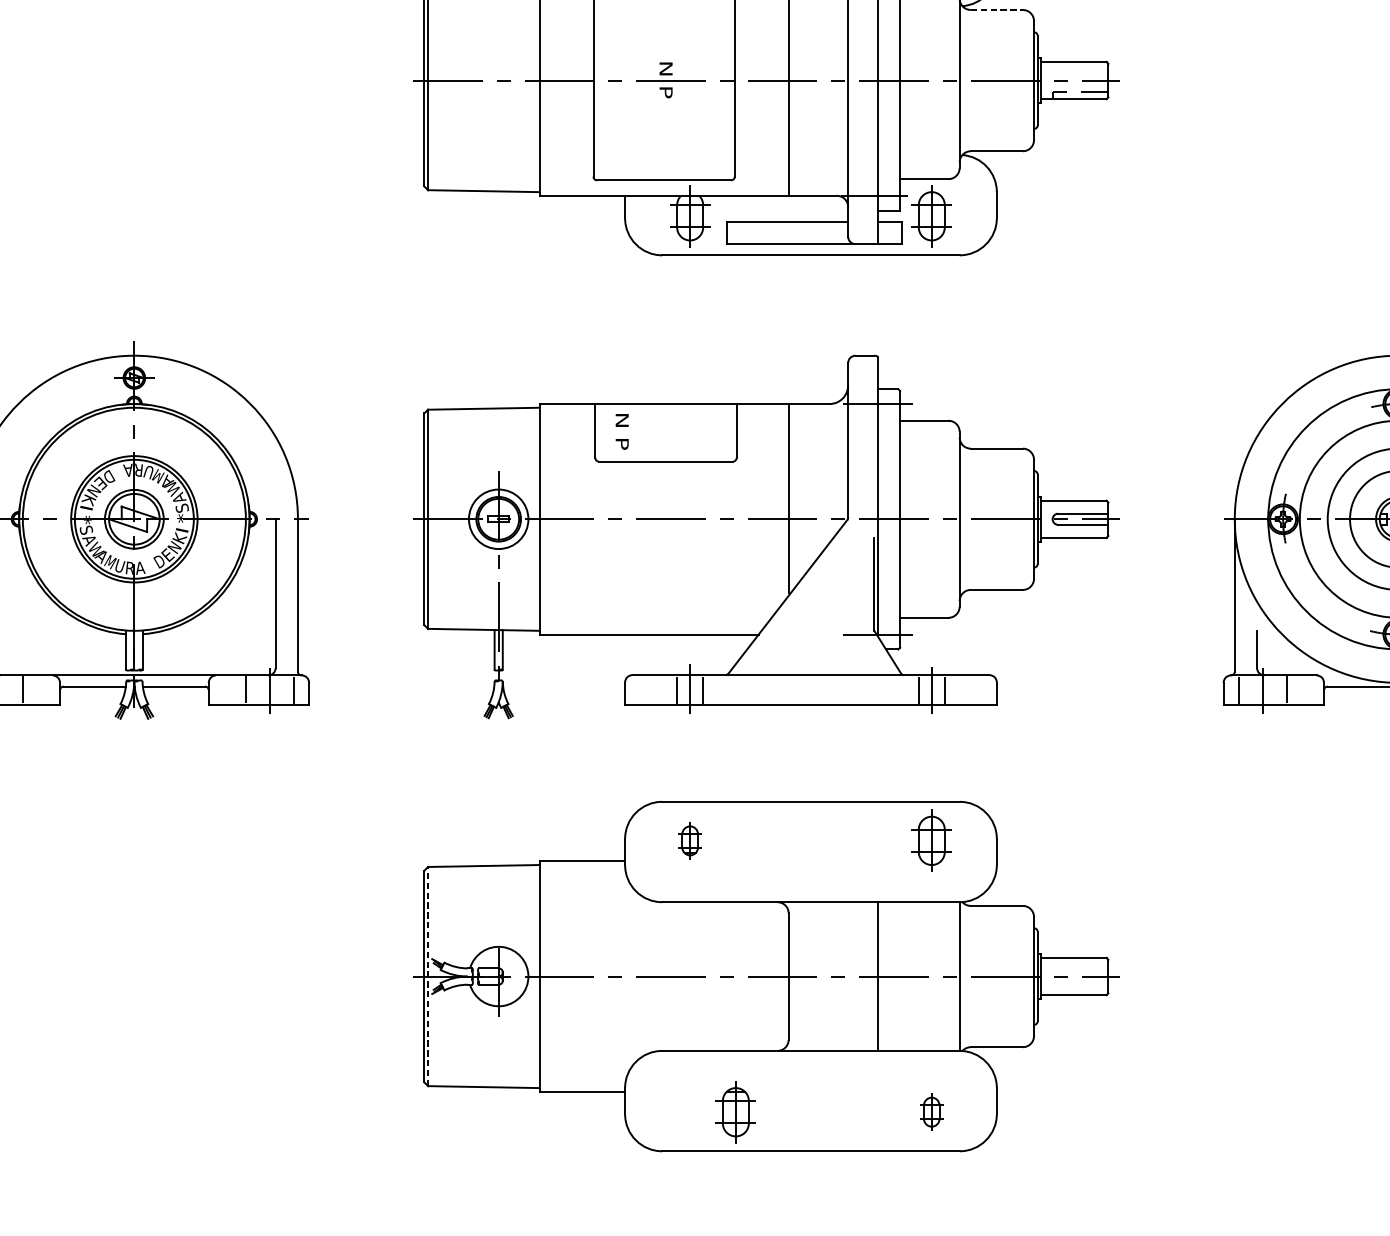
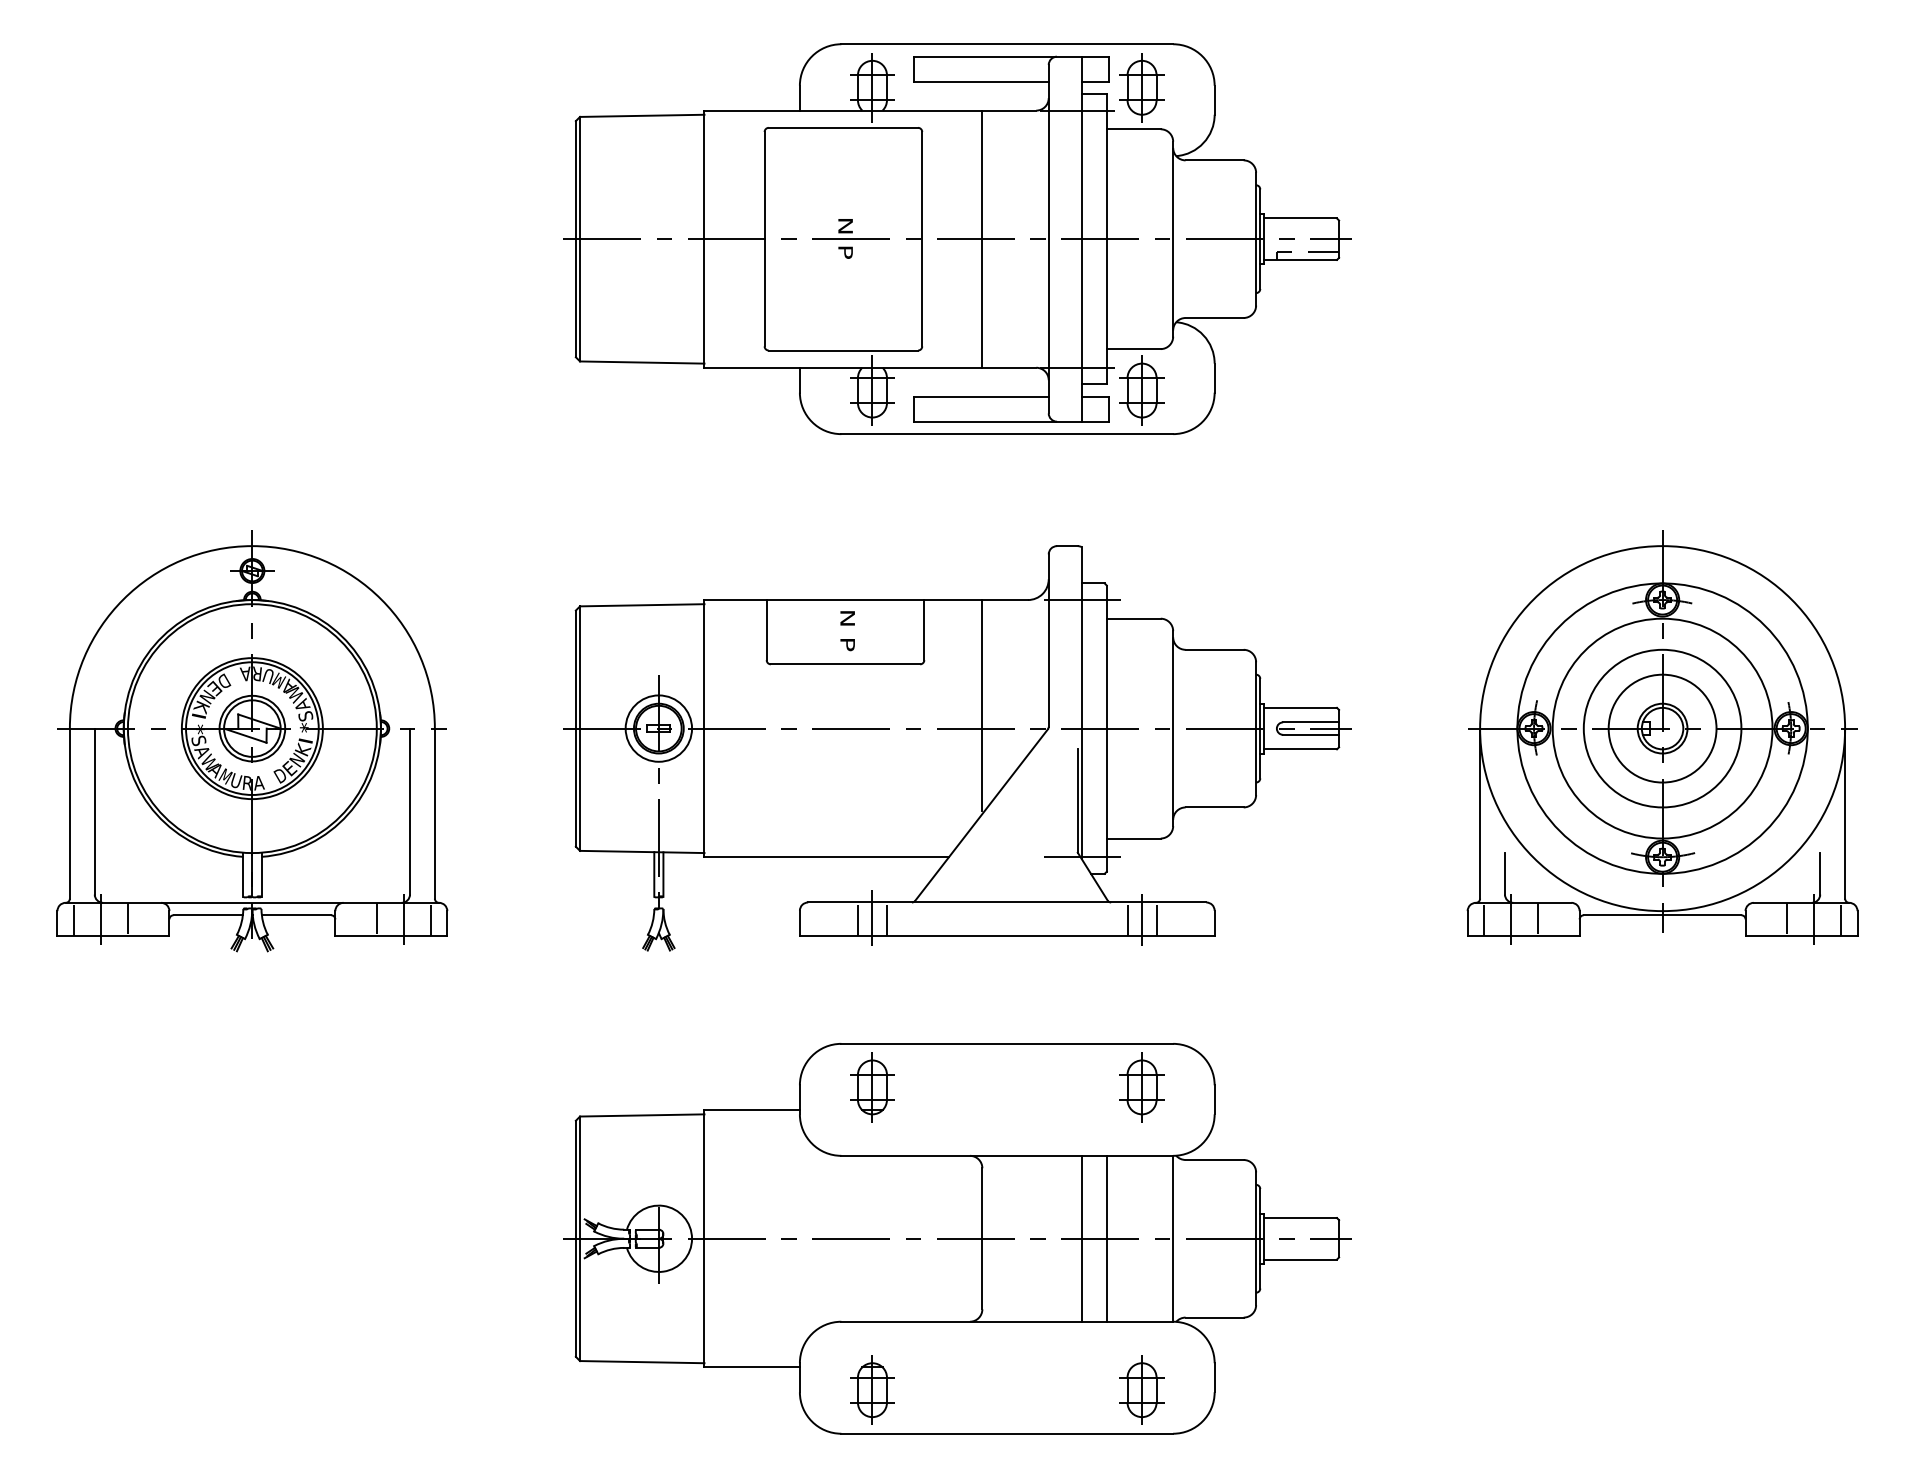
line: (997, 10) -> (1215, 160), dashed -> solid
text: (622, 432) -> (847, 631), moved
part: (690, 840) -> (872, 1087), size x1.67
line: (428, 976) -> (580, 1238), dashed -> solid
line: (899, 976) -> (1106, 1238), added
part: (735, 1111) -> (872, 1389), moved
part: (931, 1111) -> (1141, 1389), size x1.67

